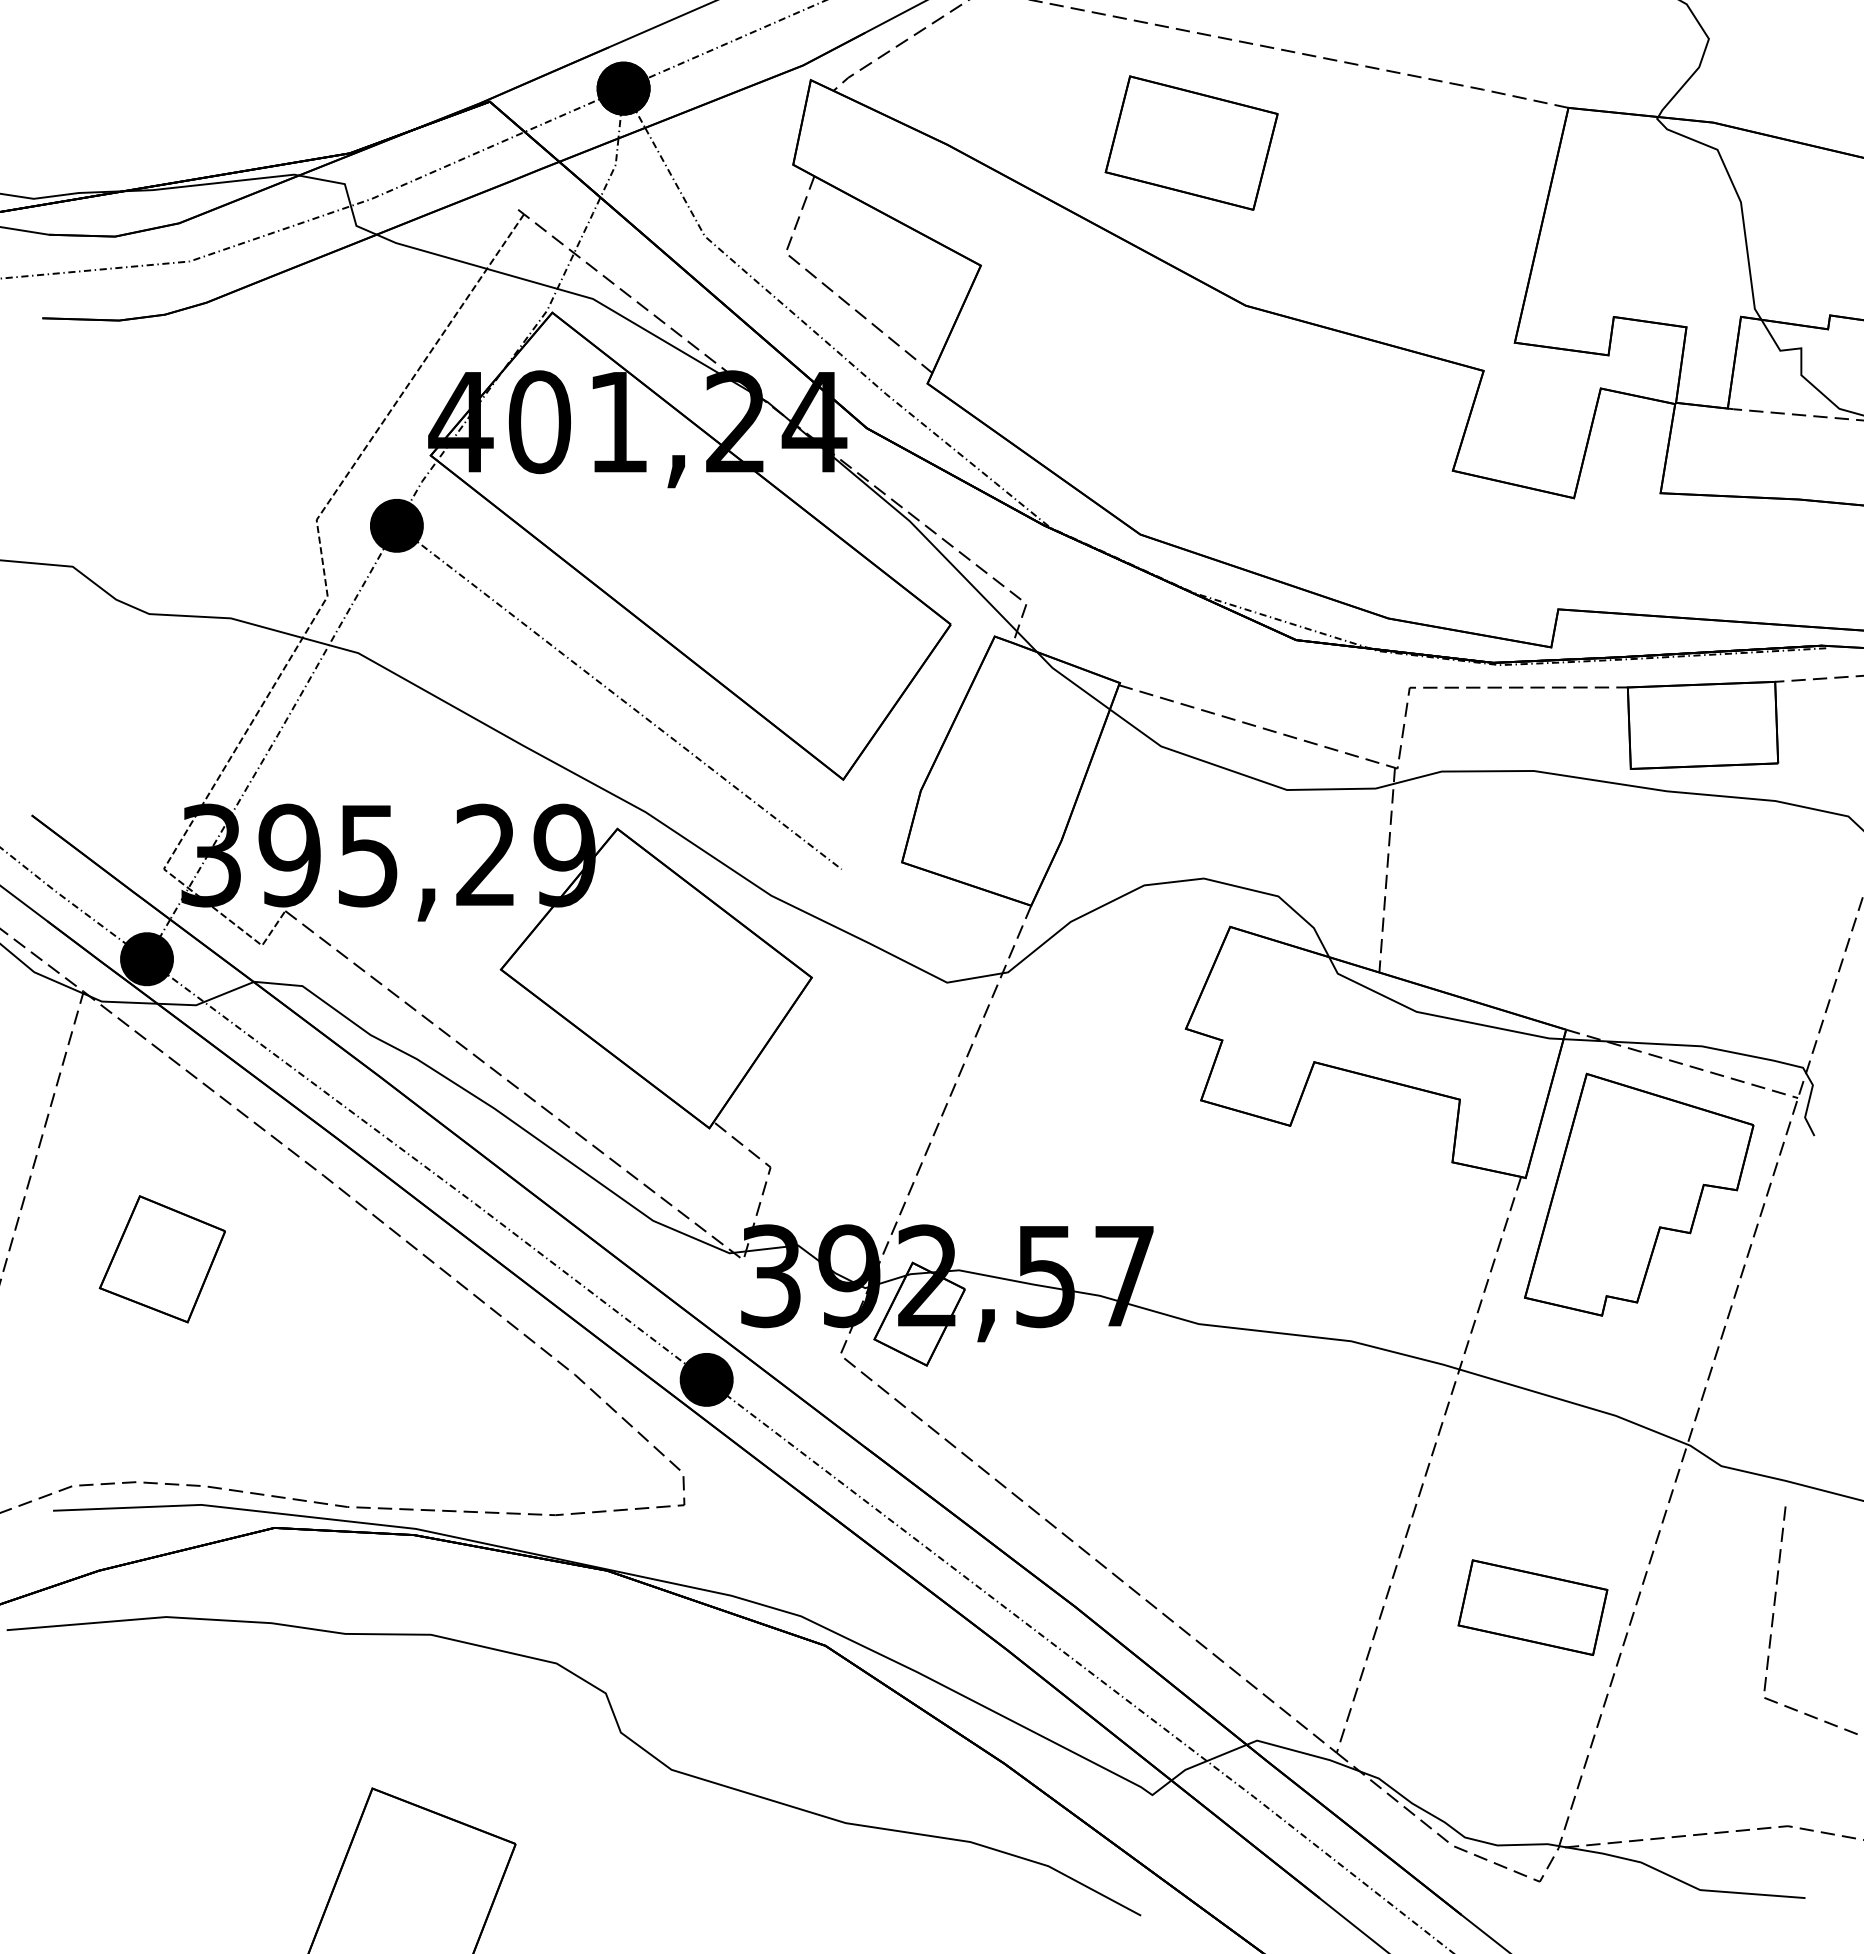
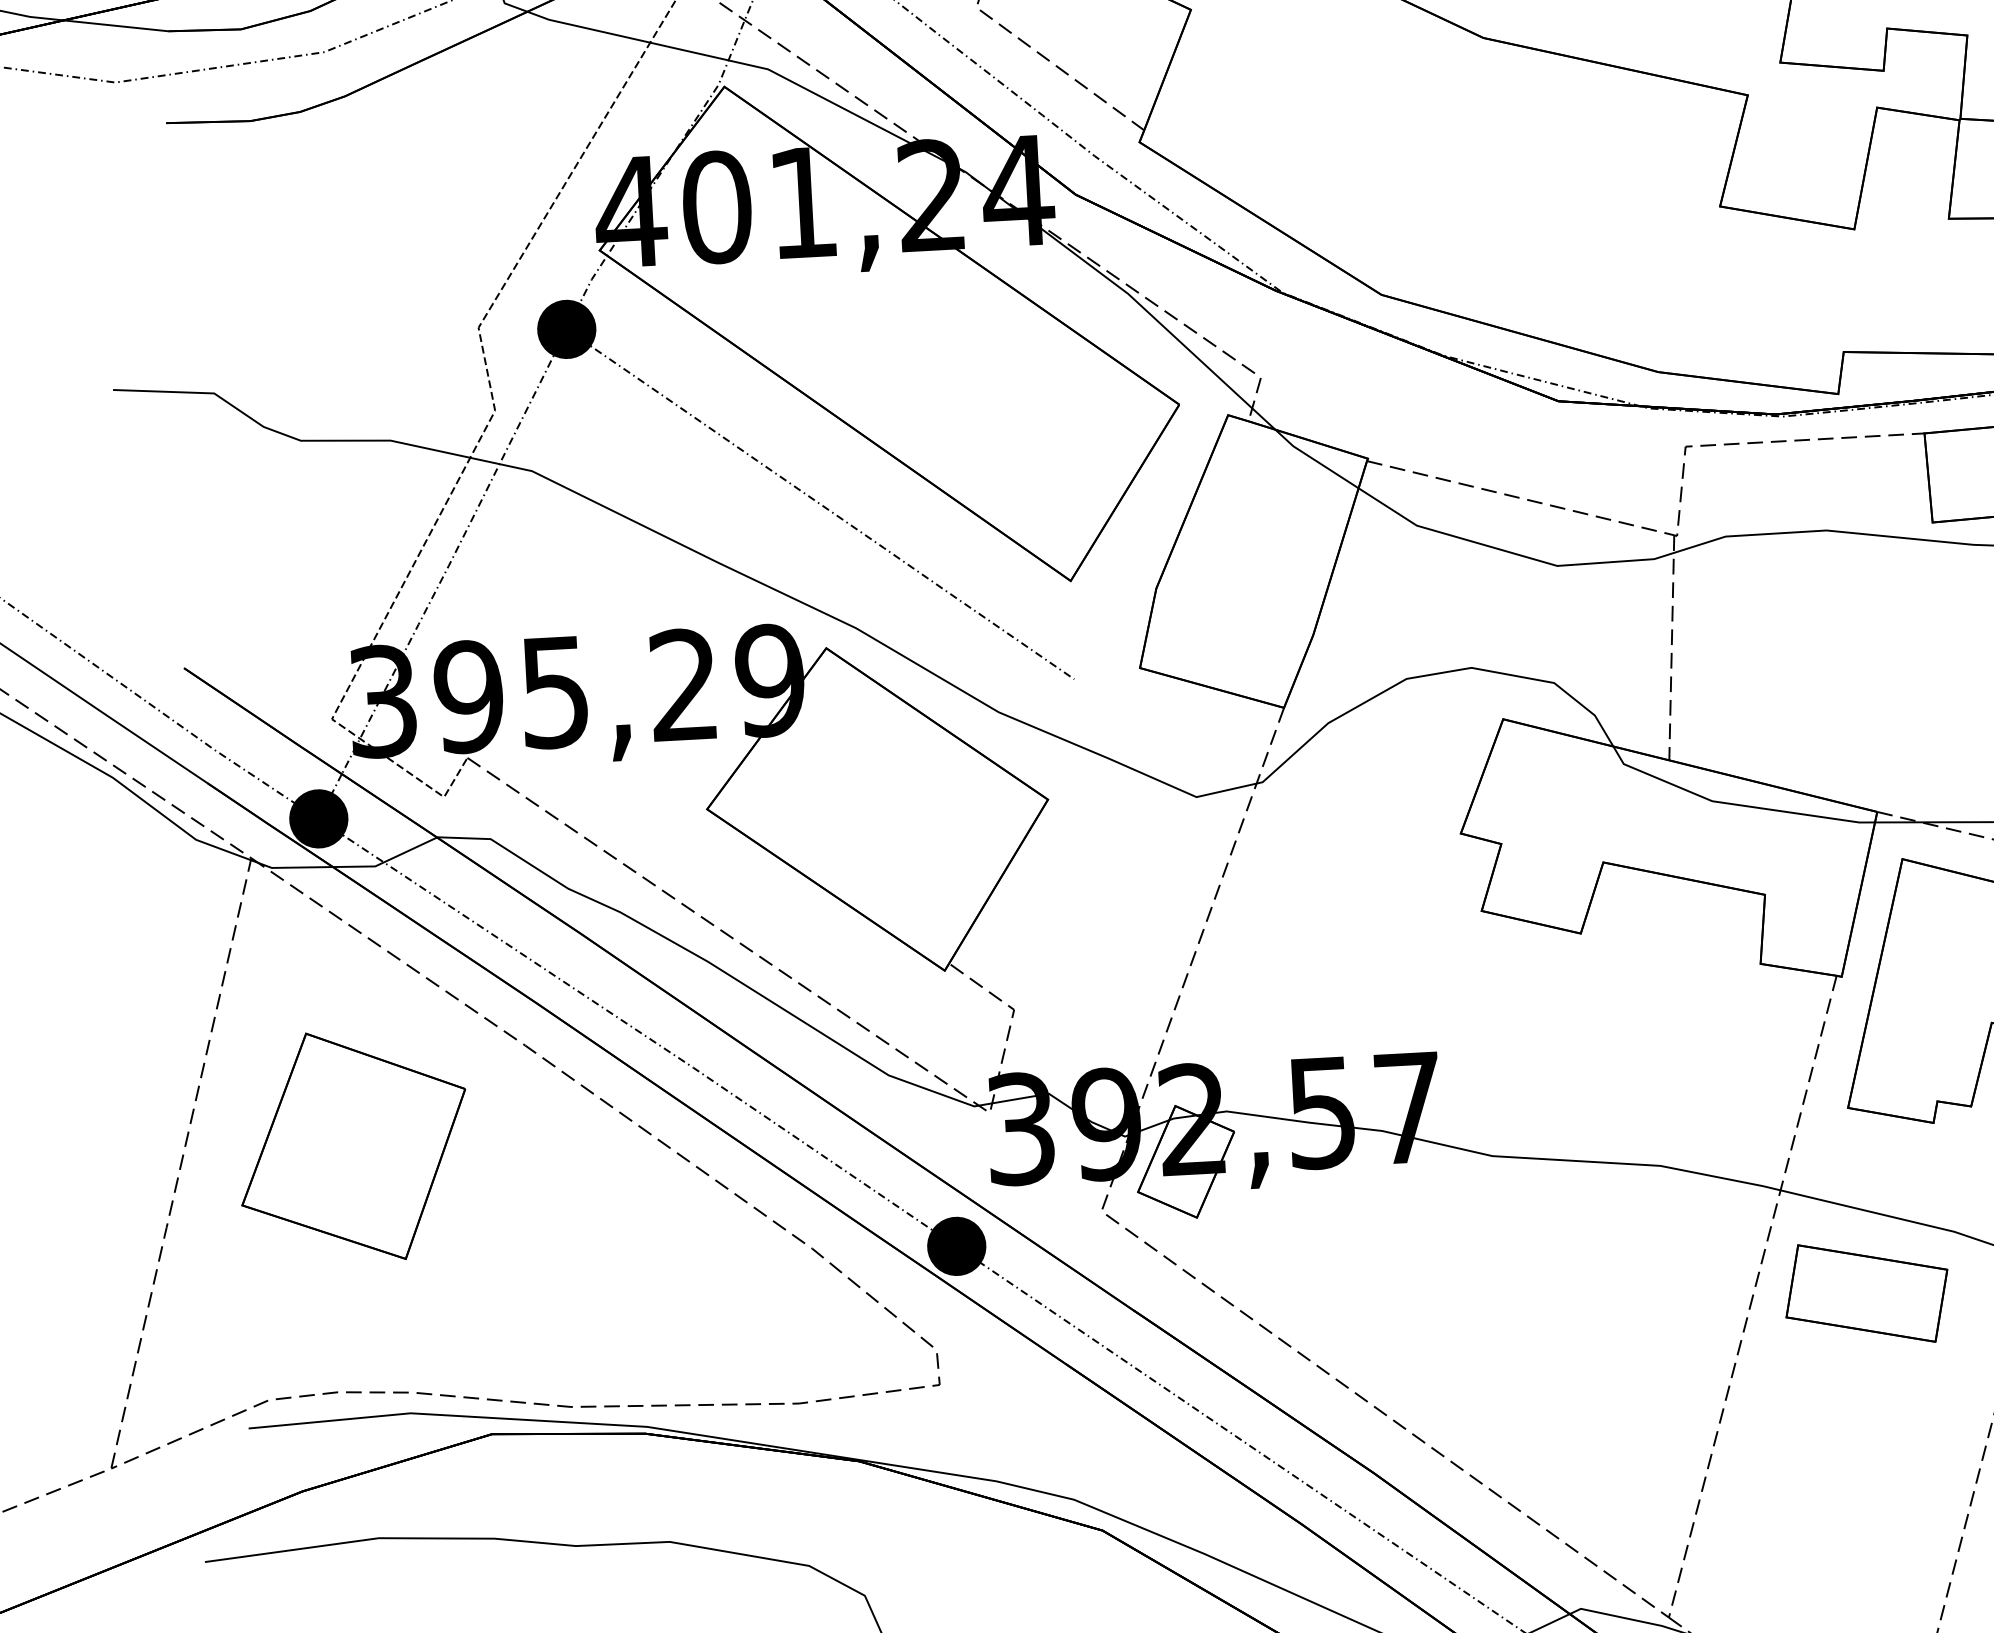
part: (162, 1259) -> (353, 1146), size x1.67
part: (1532, 1607) -> (1866, 1293), moved

